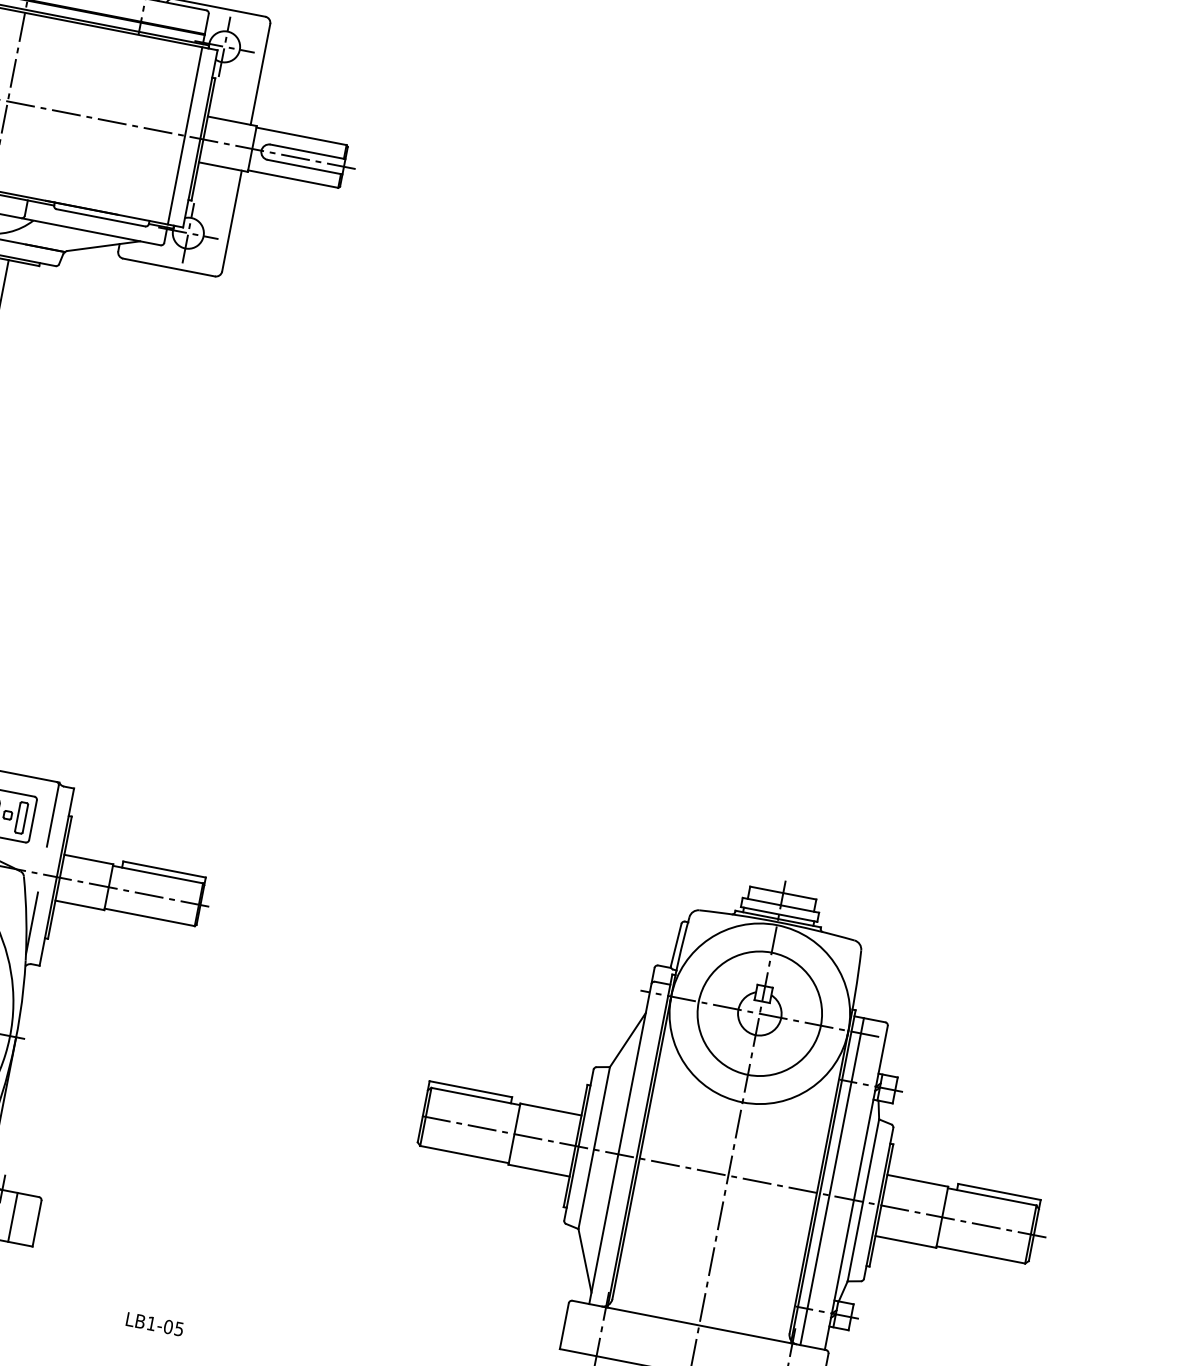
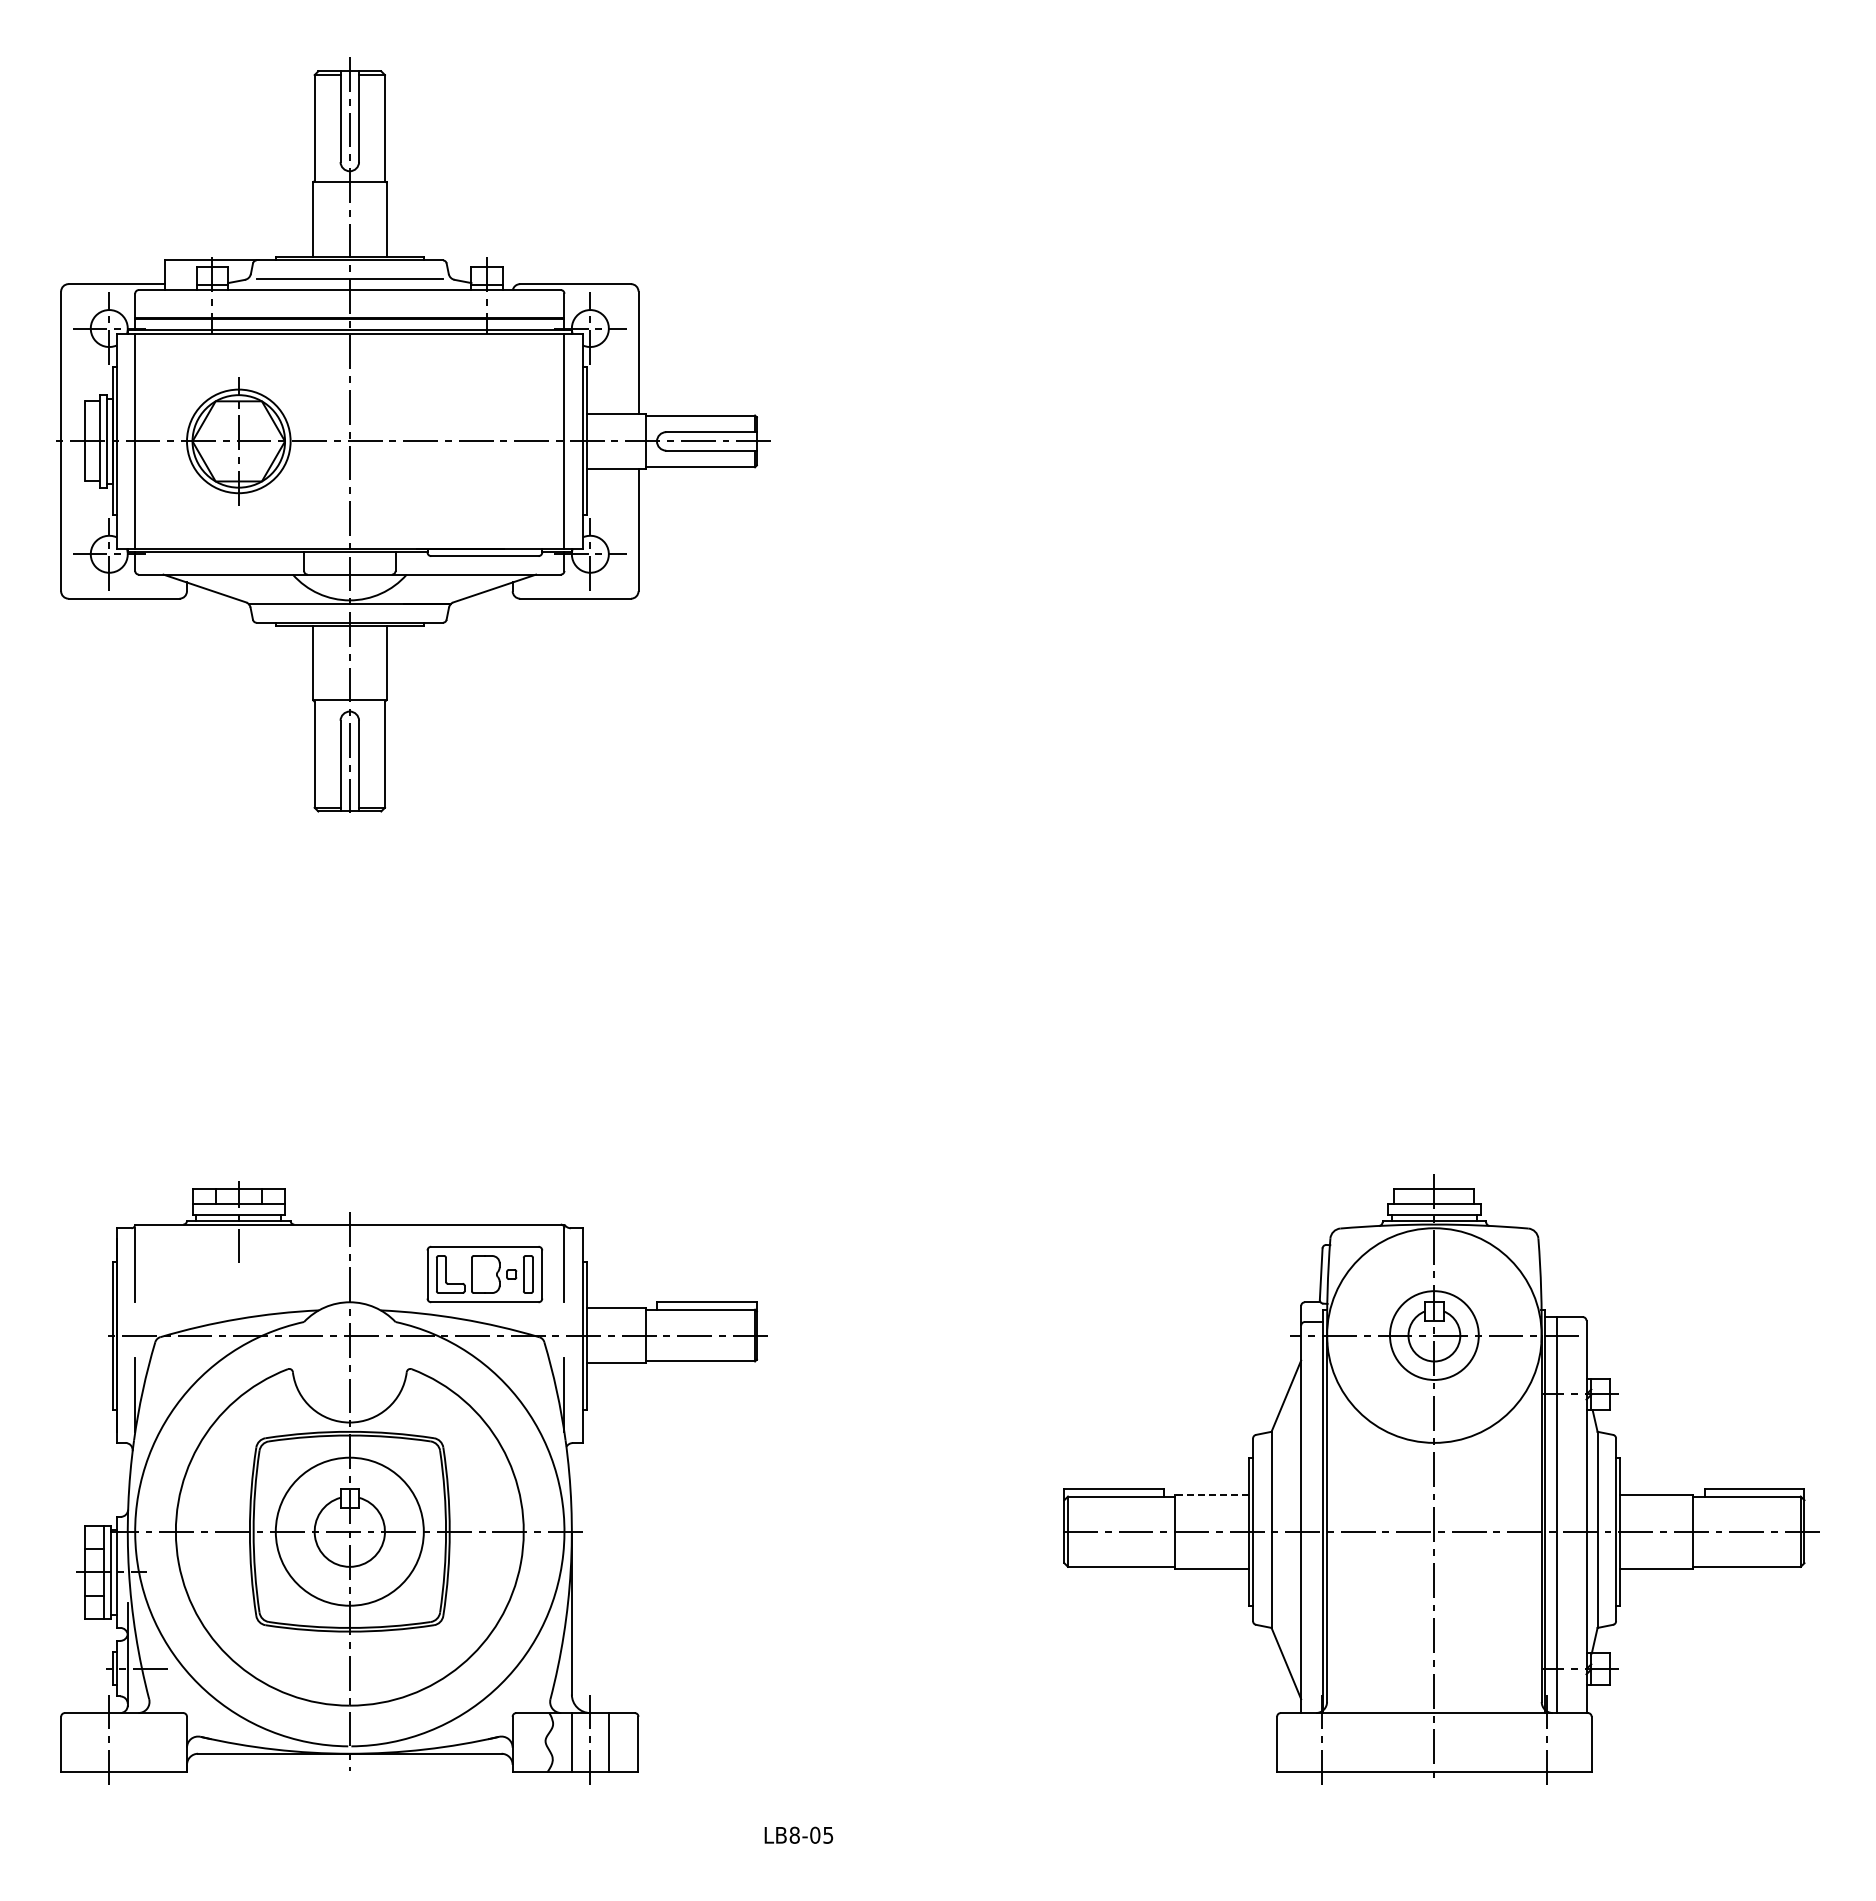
circle: (759, 1013) -> (1434, 1335), size x0.6
line: (550, 1109) -> (1211, 1494), solid -> dashed
text: (151, 1323) -> (794, 1834), LB1-05 -> LB8-05

